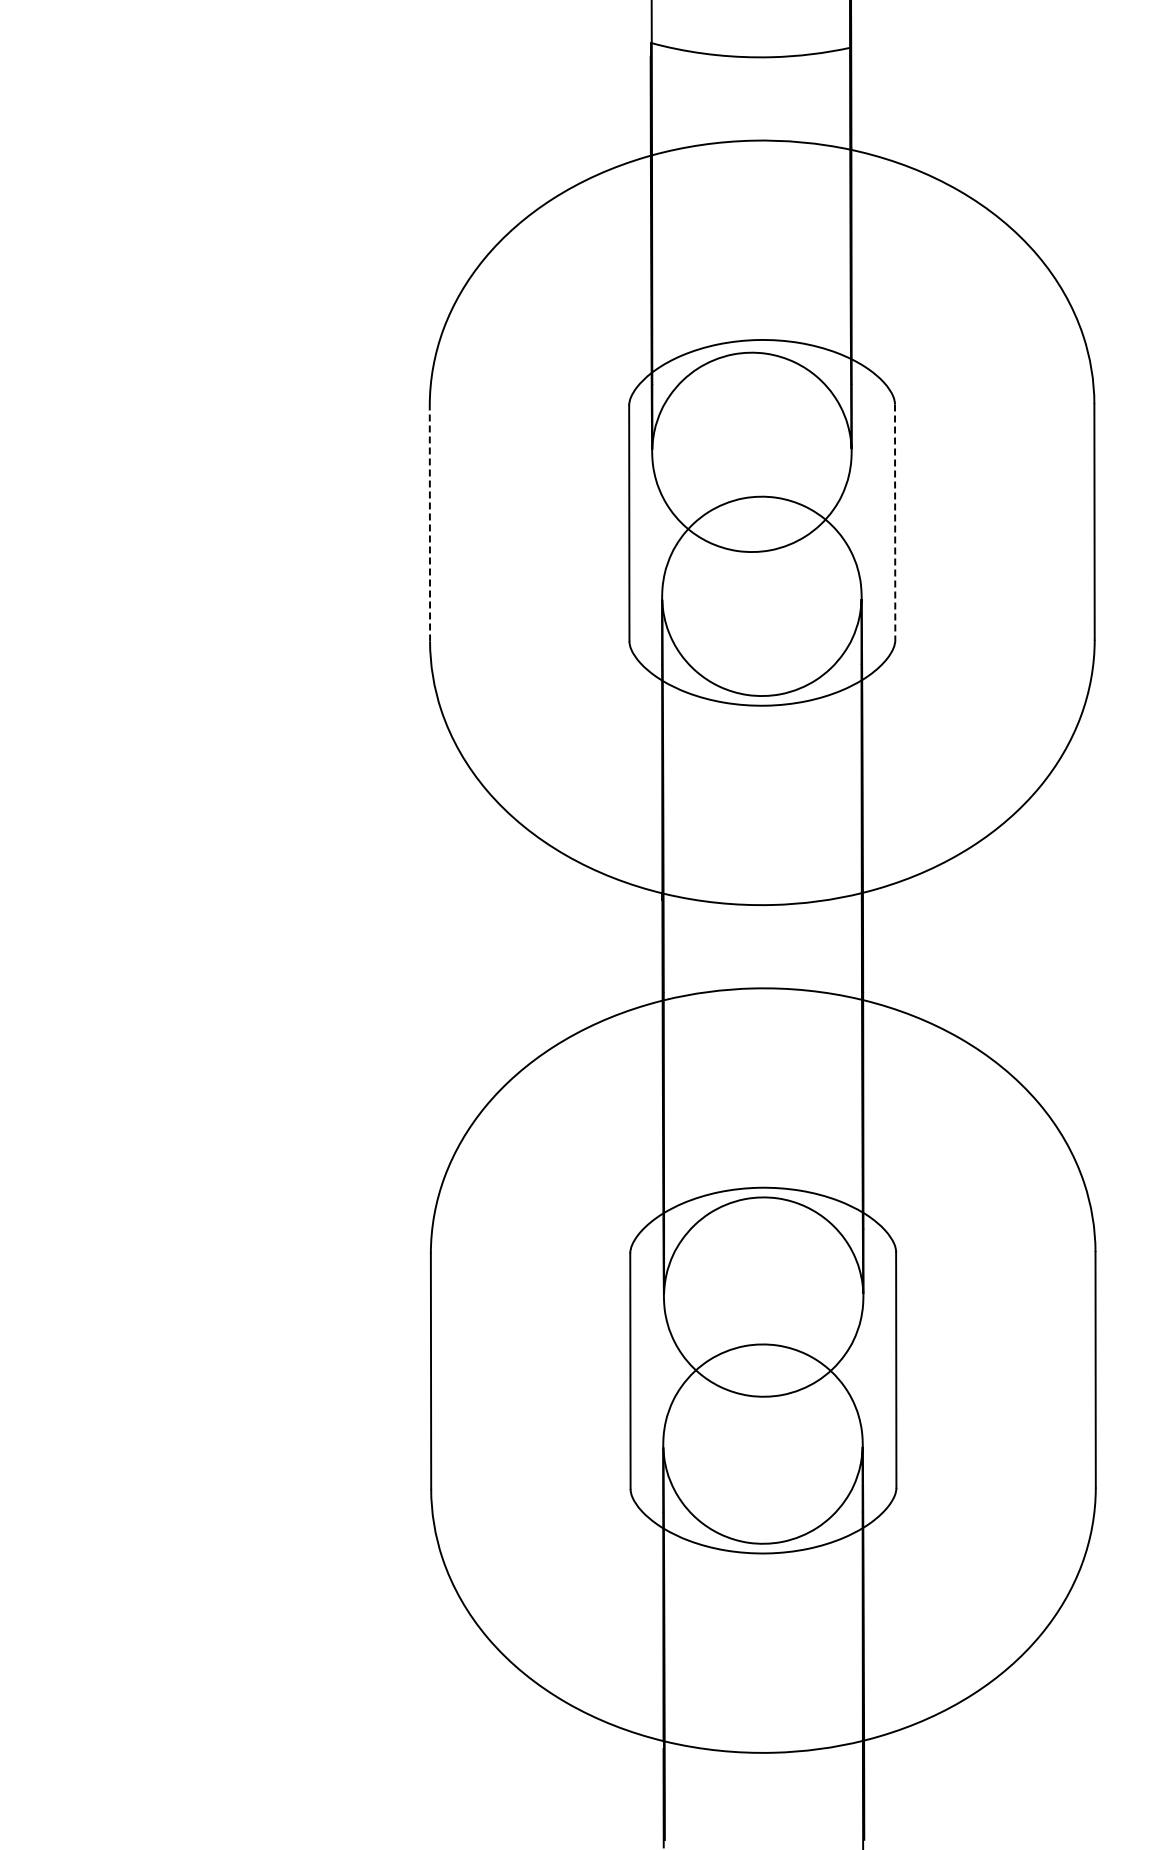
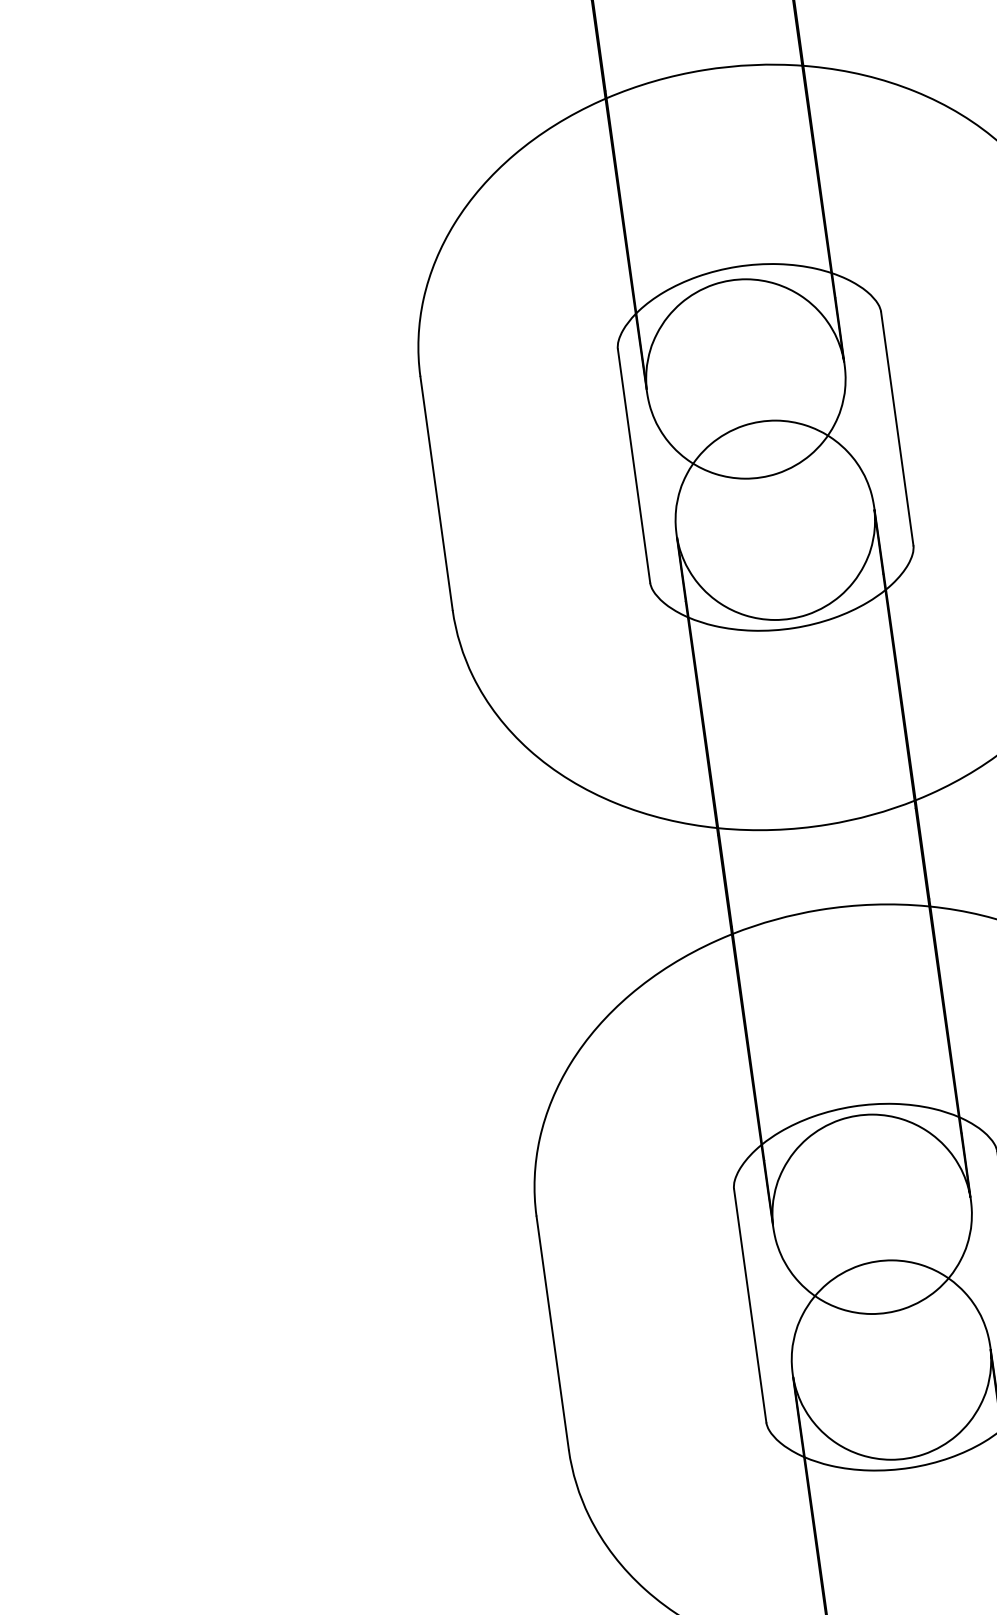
line: (895, 522) -> (897, 428), dashed -> solid
line: (429, 523) -> (436, 493), dashed -> solid

